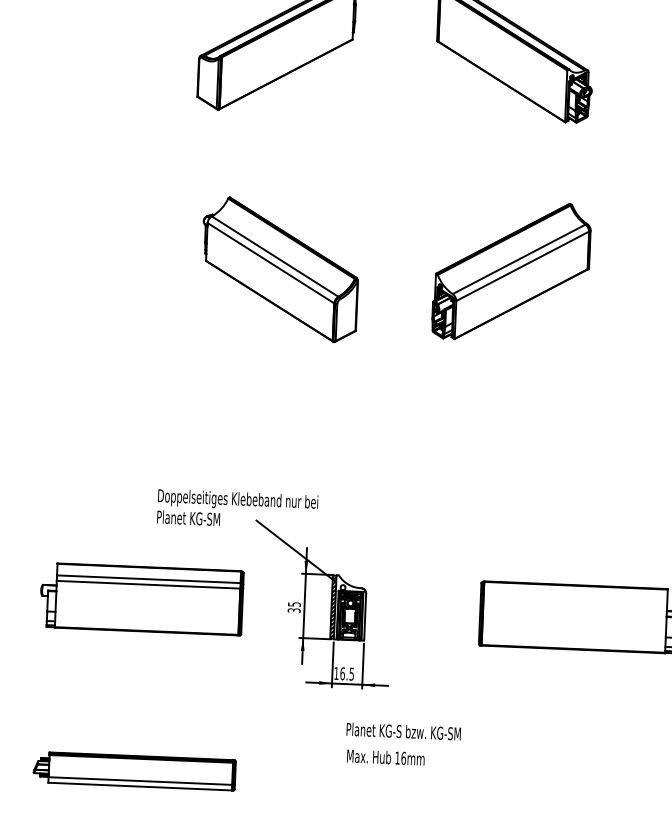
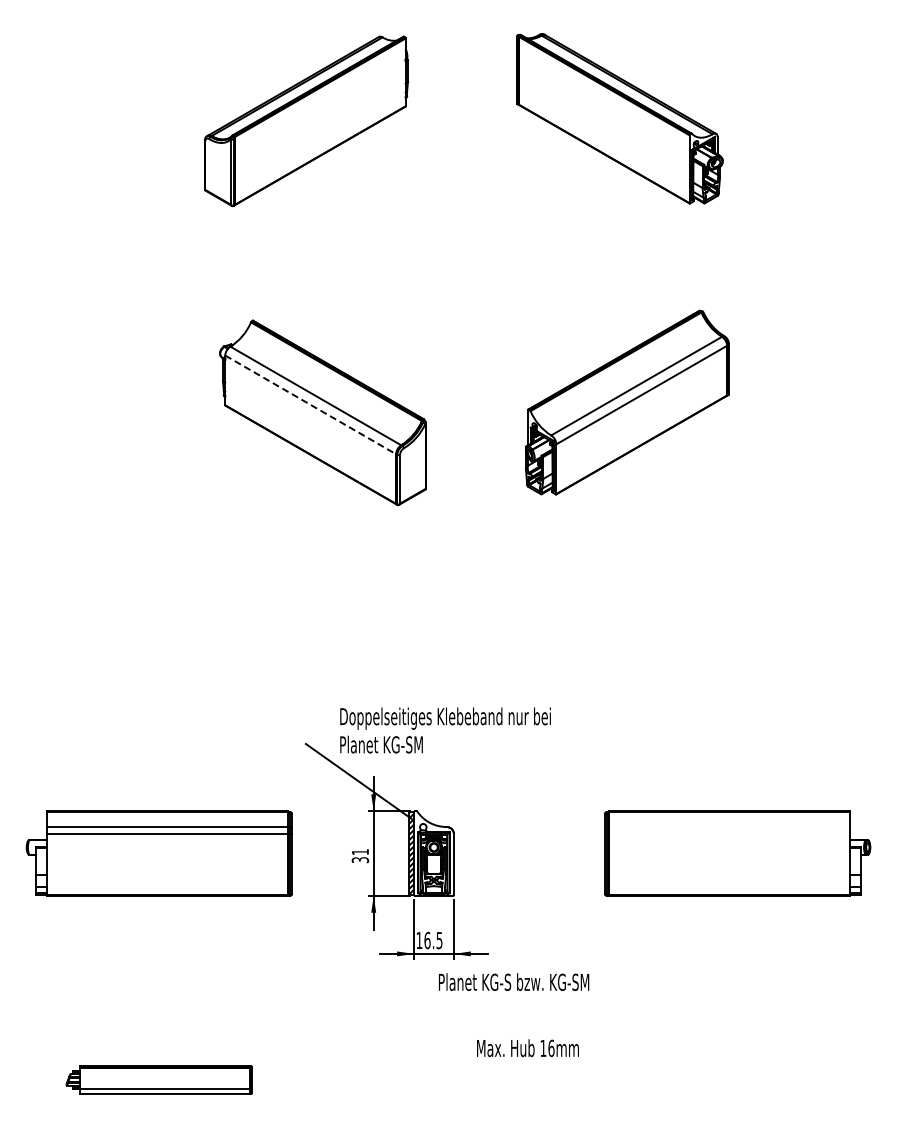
line: (270, 262) -> (310, 404), solid -> dashed
text: (237, 509) -> (445, 730), moved
text: (294, 604) -> (360, 852), 35 -> 31
text: (404, 731) -> (514, 981), moved
text: (385, 757) -> (527, 1048), moved
part: (133, 770) -> (158, 1079), size x0.7

